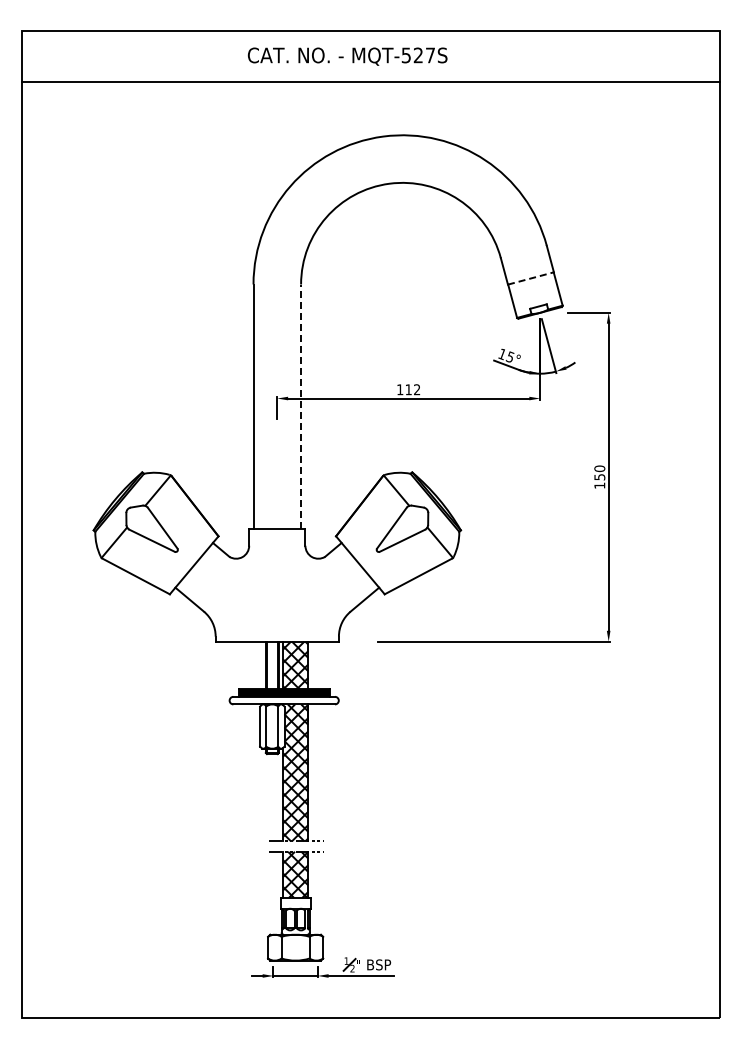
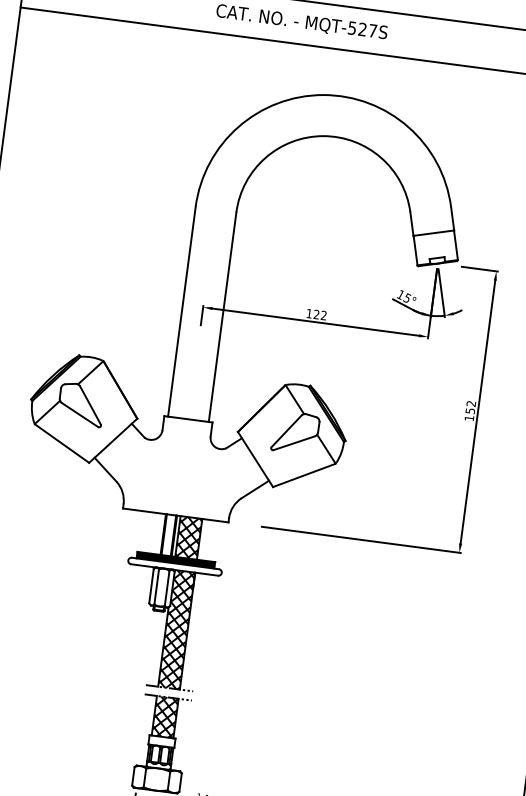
line: (530, 278) -> (433, 233), dashed -> solid
text: (408, 389) -> (316, 314), 112 -> 122
line: (301, 406) -> (222, 316), dashed -> solid
text: (599, 468) -> (471, 403), 150 -> 152

